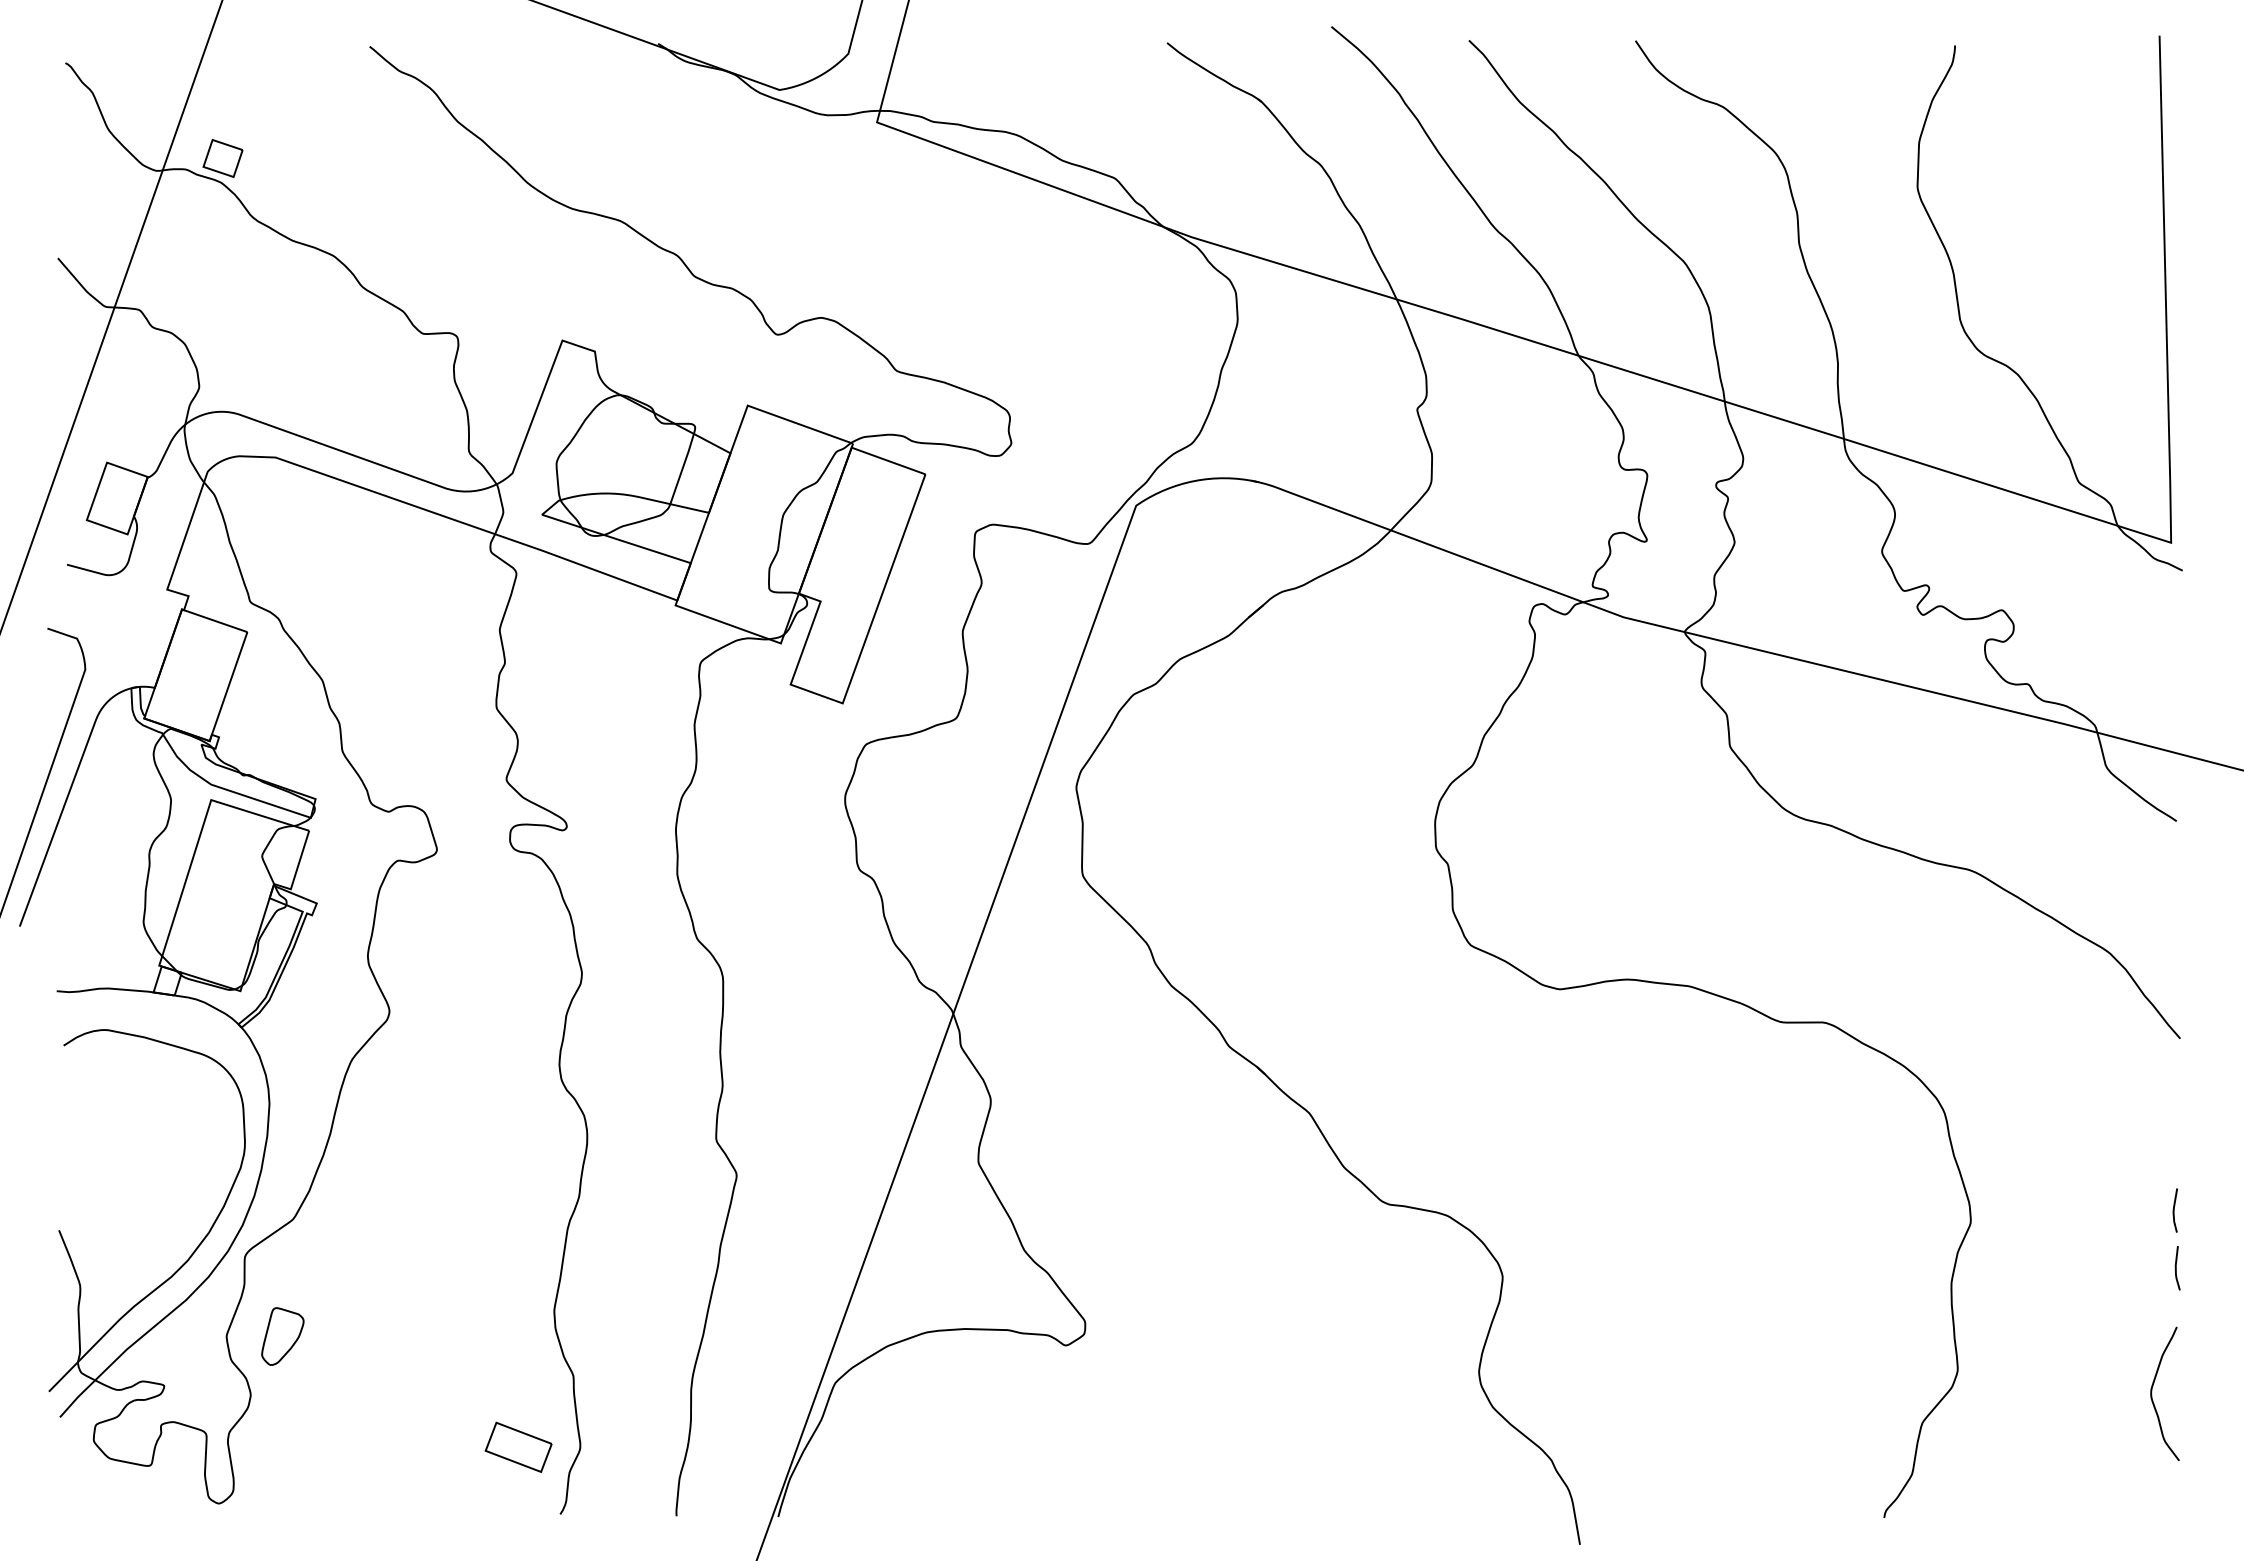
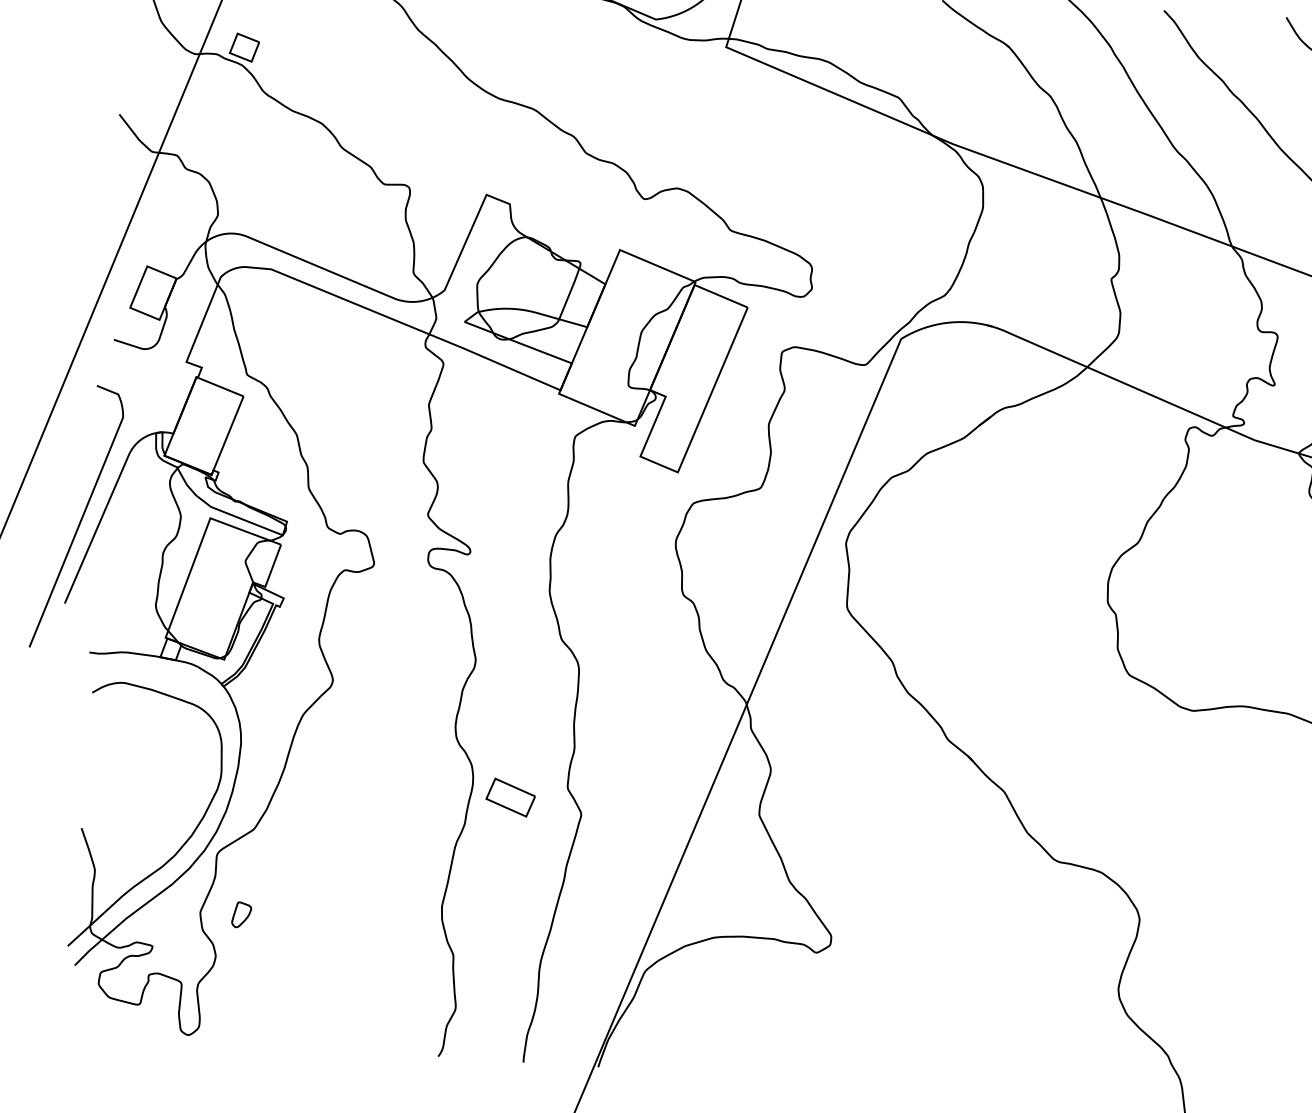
part: (282, 1336) -> (241, 914), size x0.6
part: (518, 1446) -> (510, 797), moved

